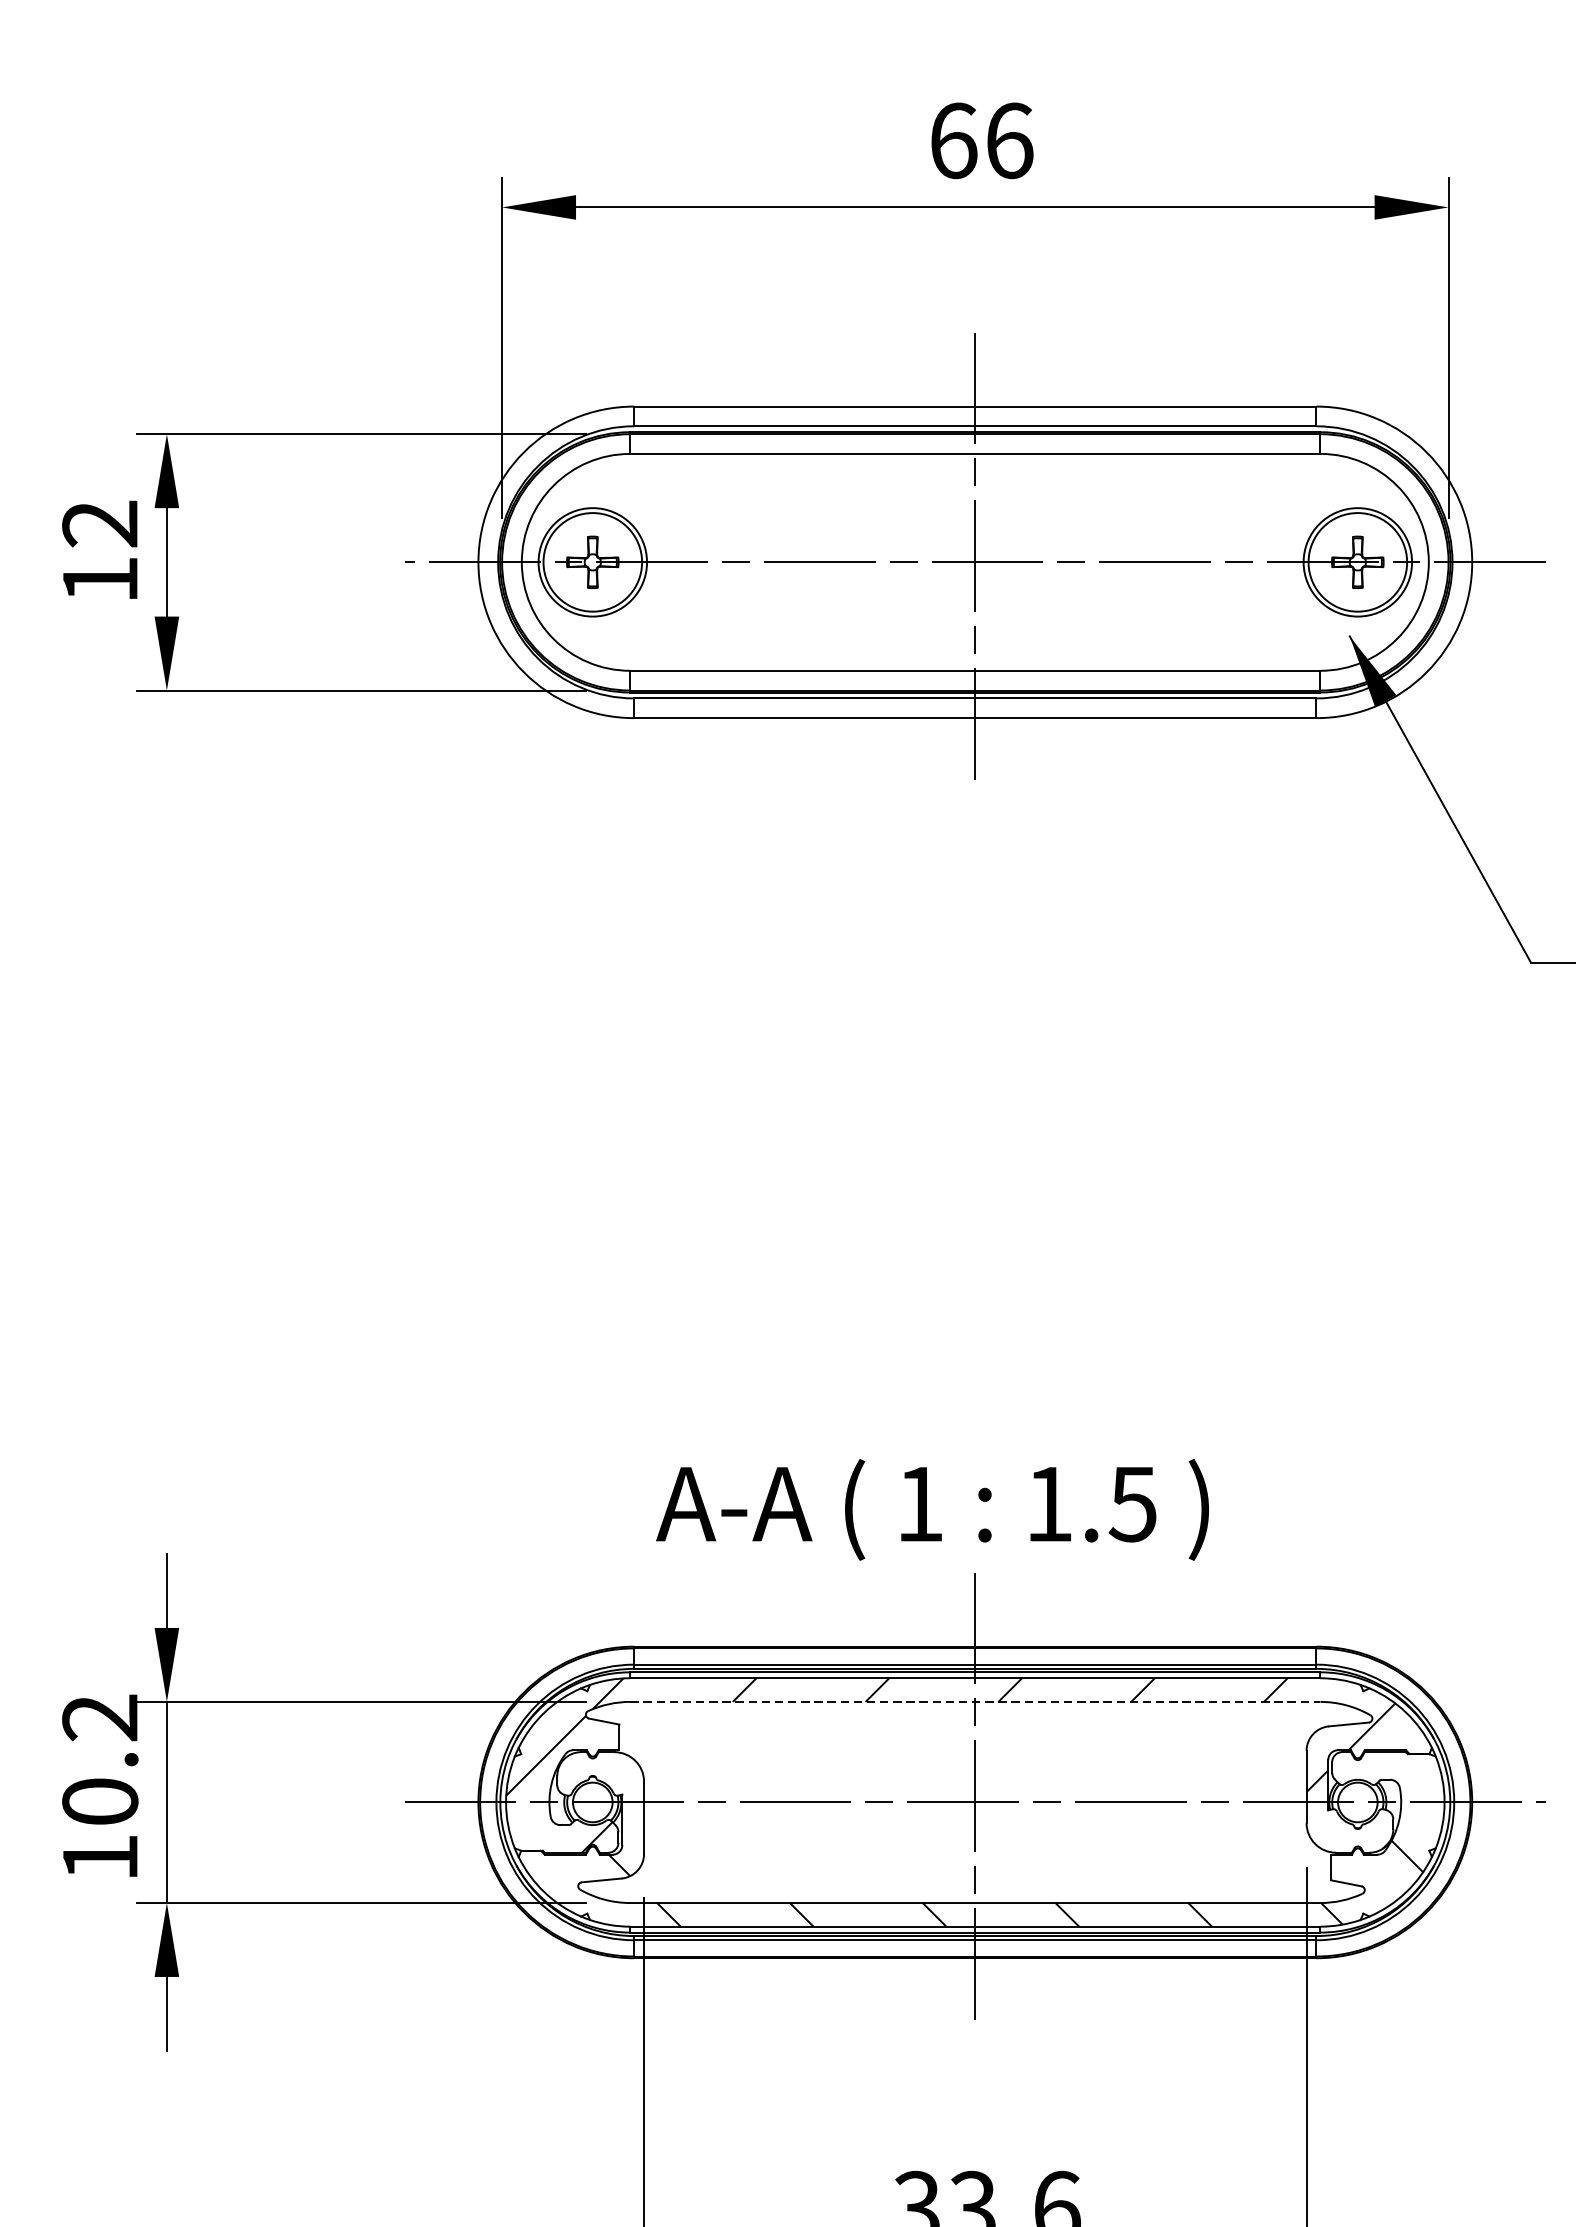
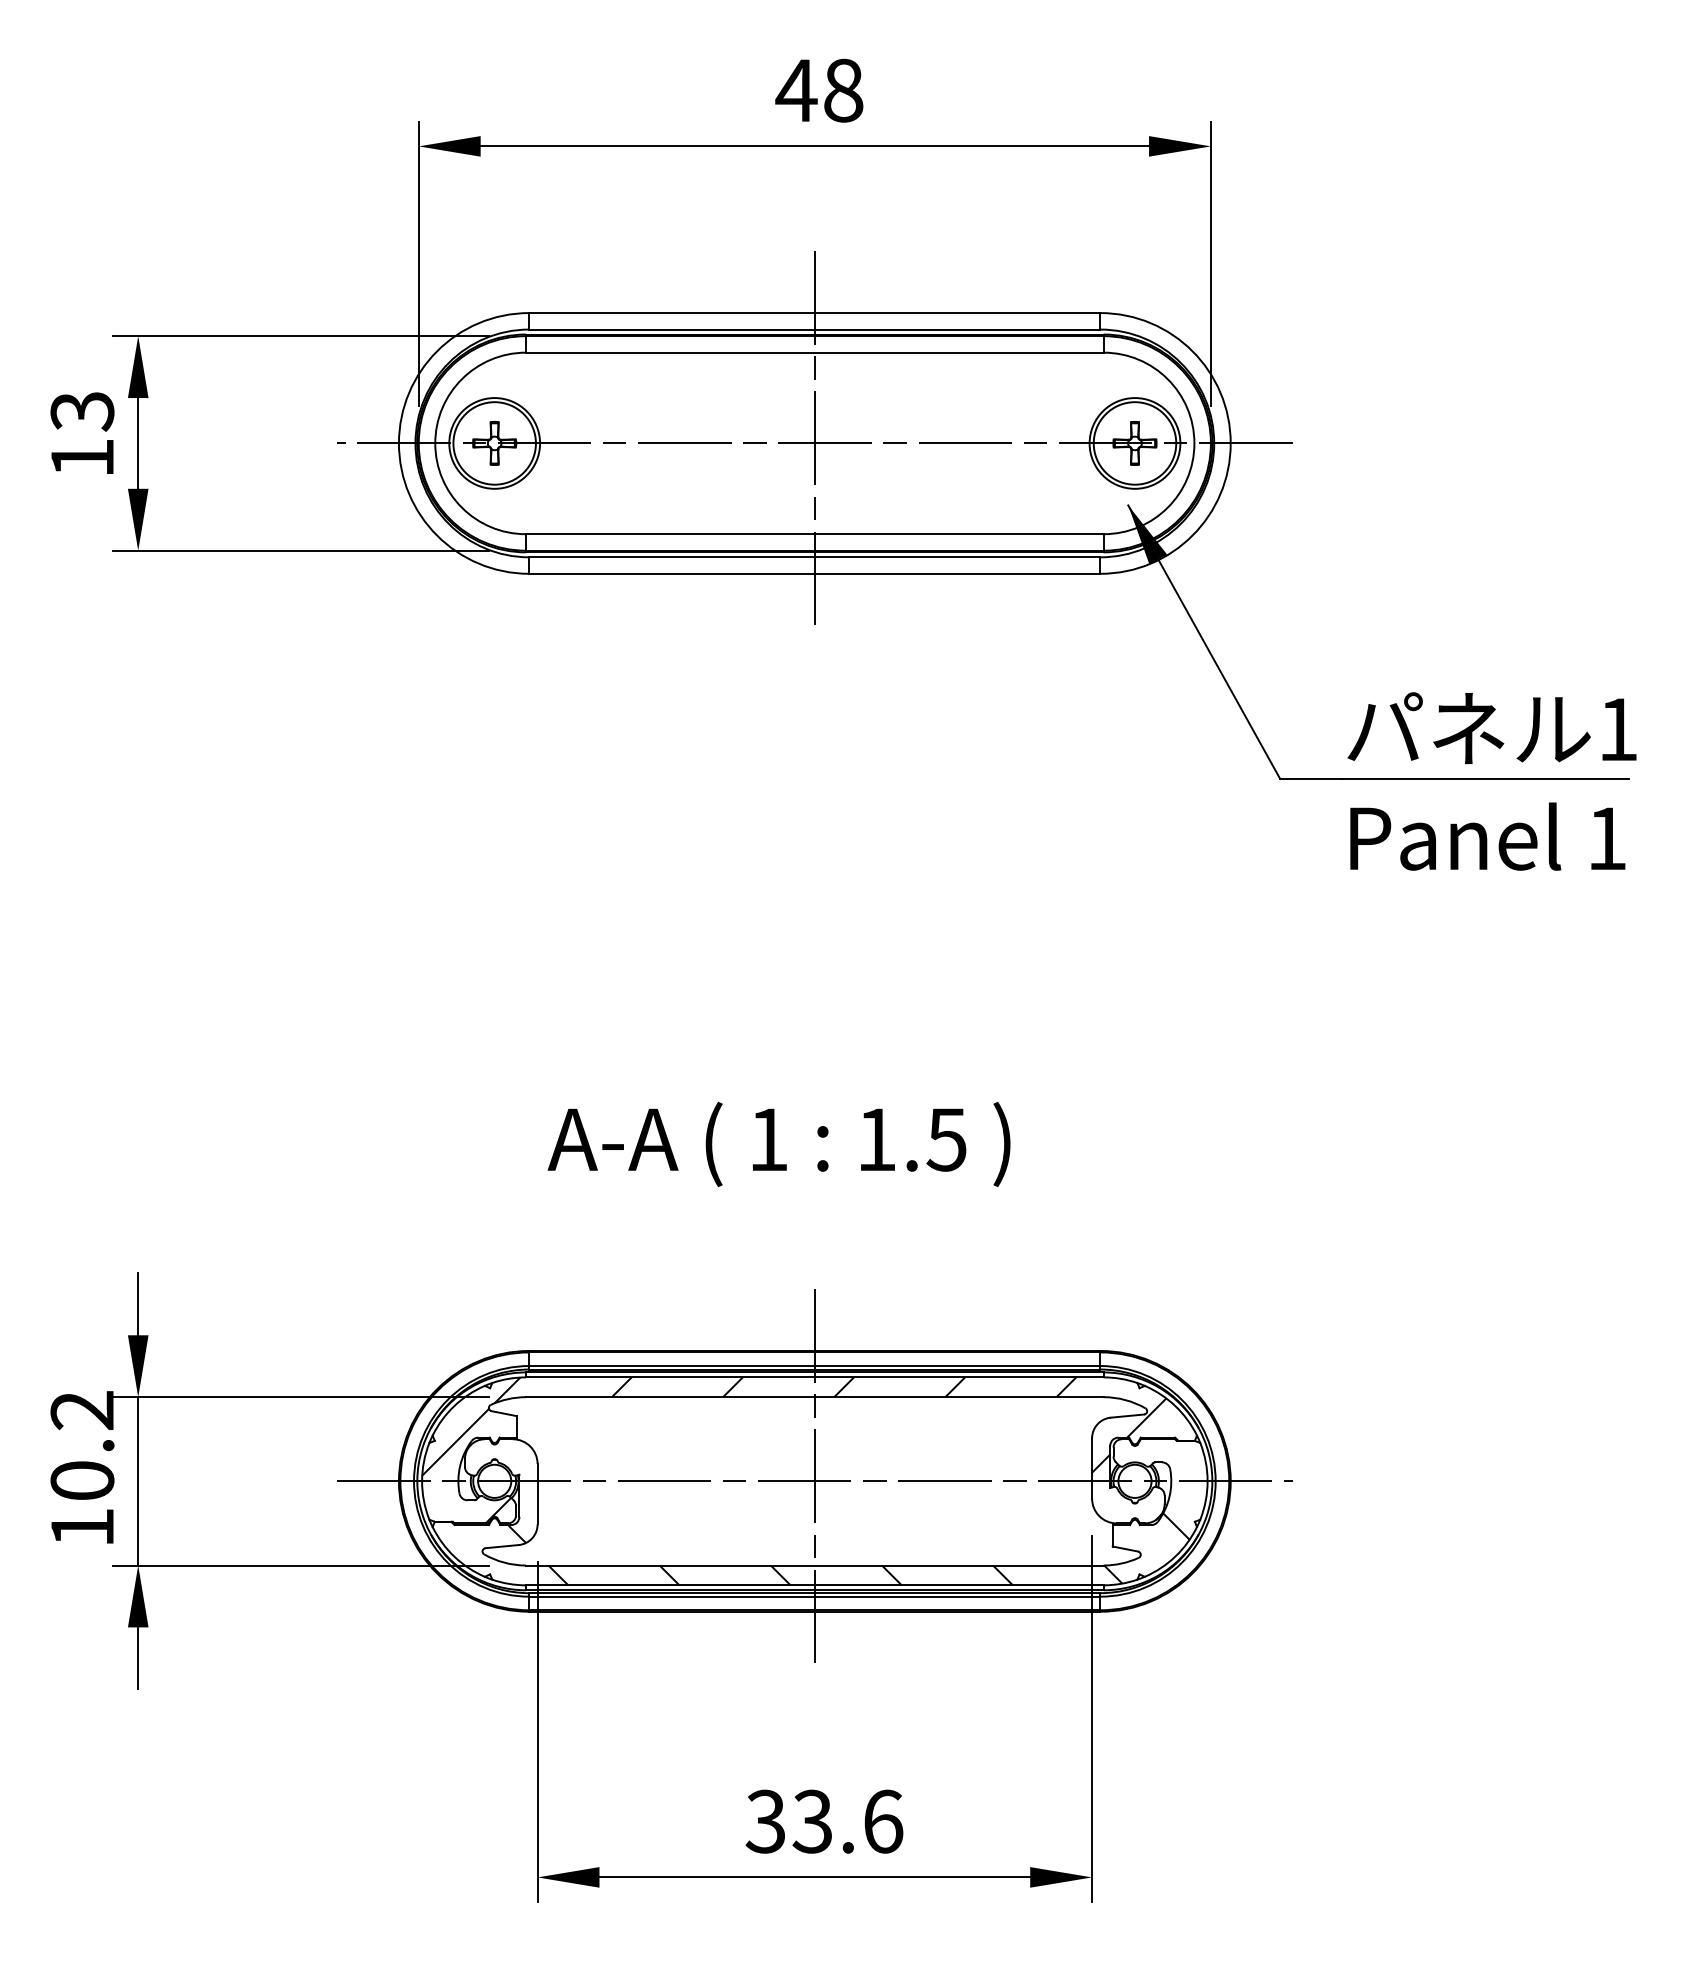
text: (980, 140) -> (819, 90), 66 -> 48
text: (100, 524) -> (82, 411), 12 -> 13
text: (931, 1509) -> (778, 1144), moved
line: (974, 1702) -> (814, 1397), dashed -> solid

